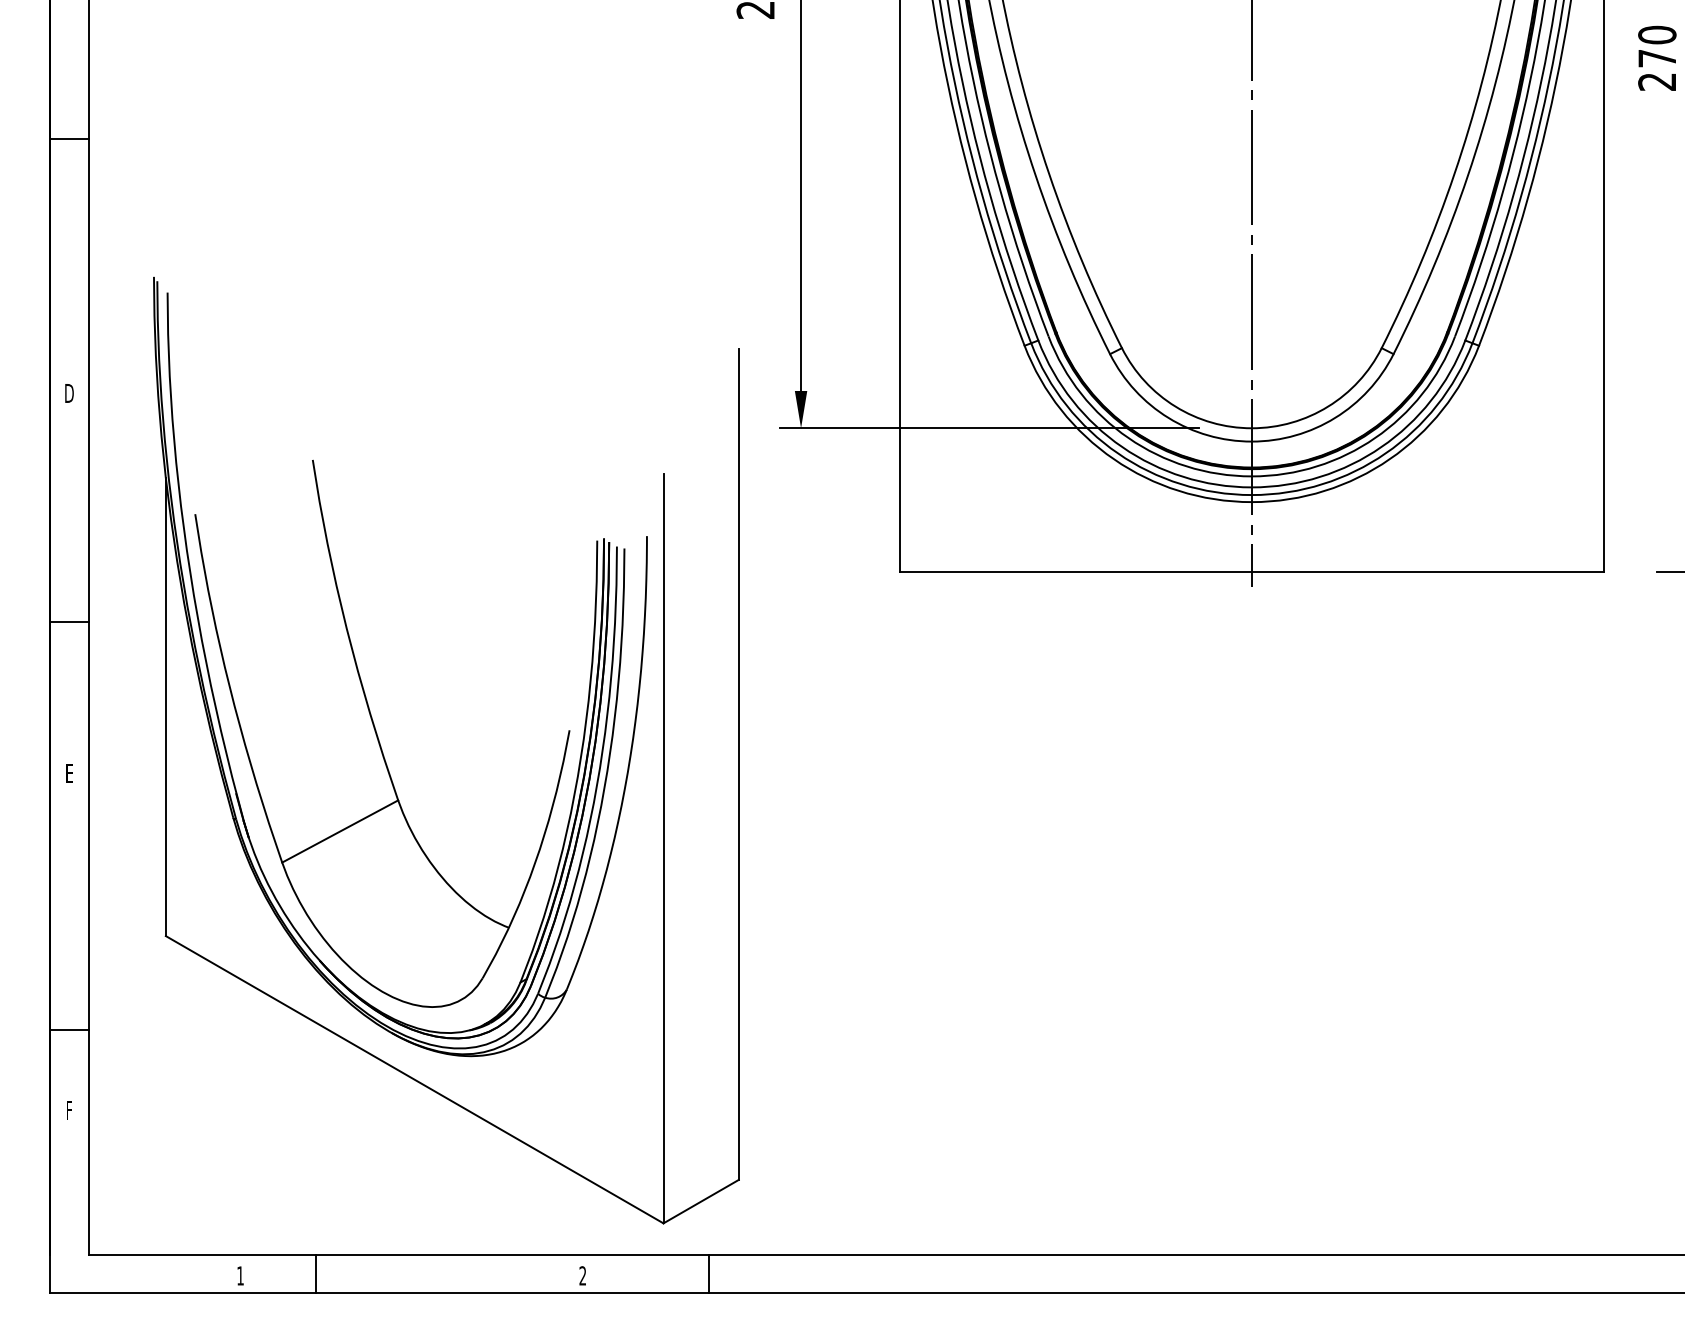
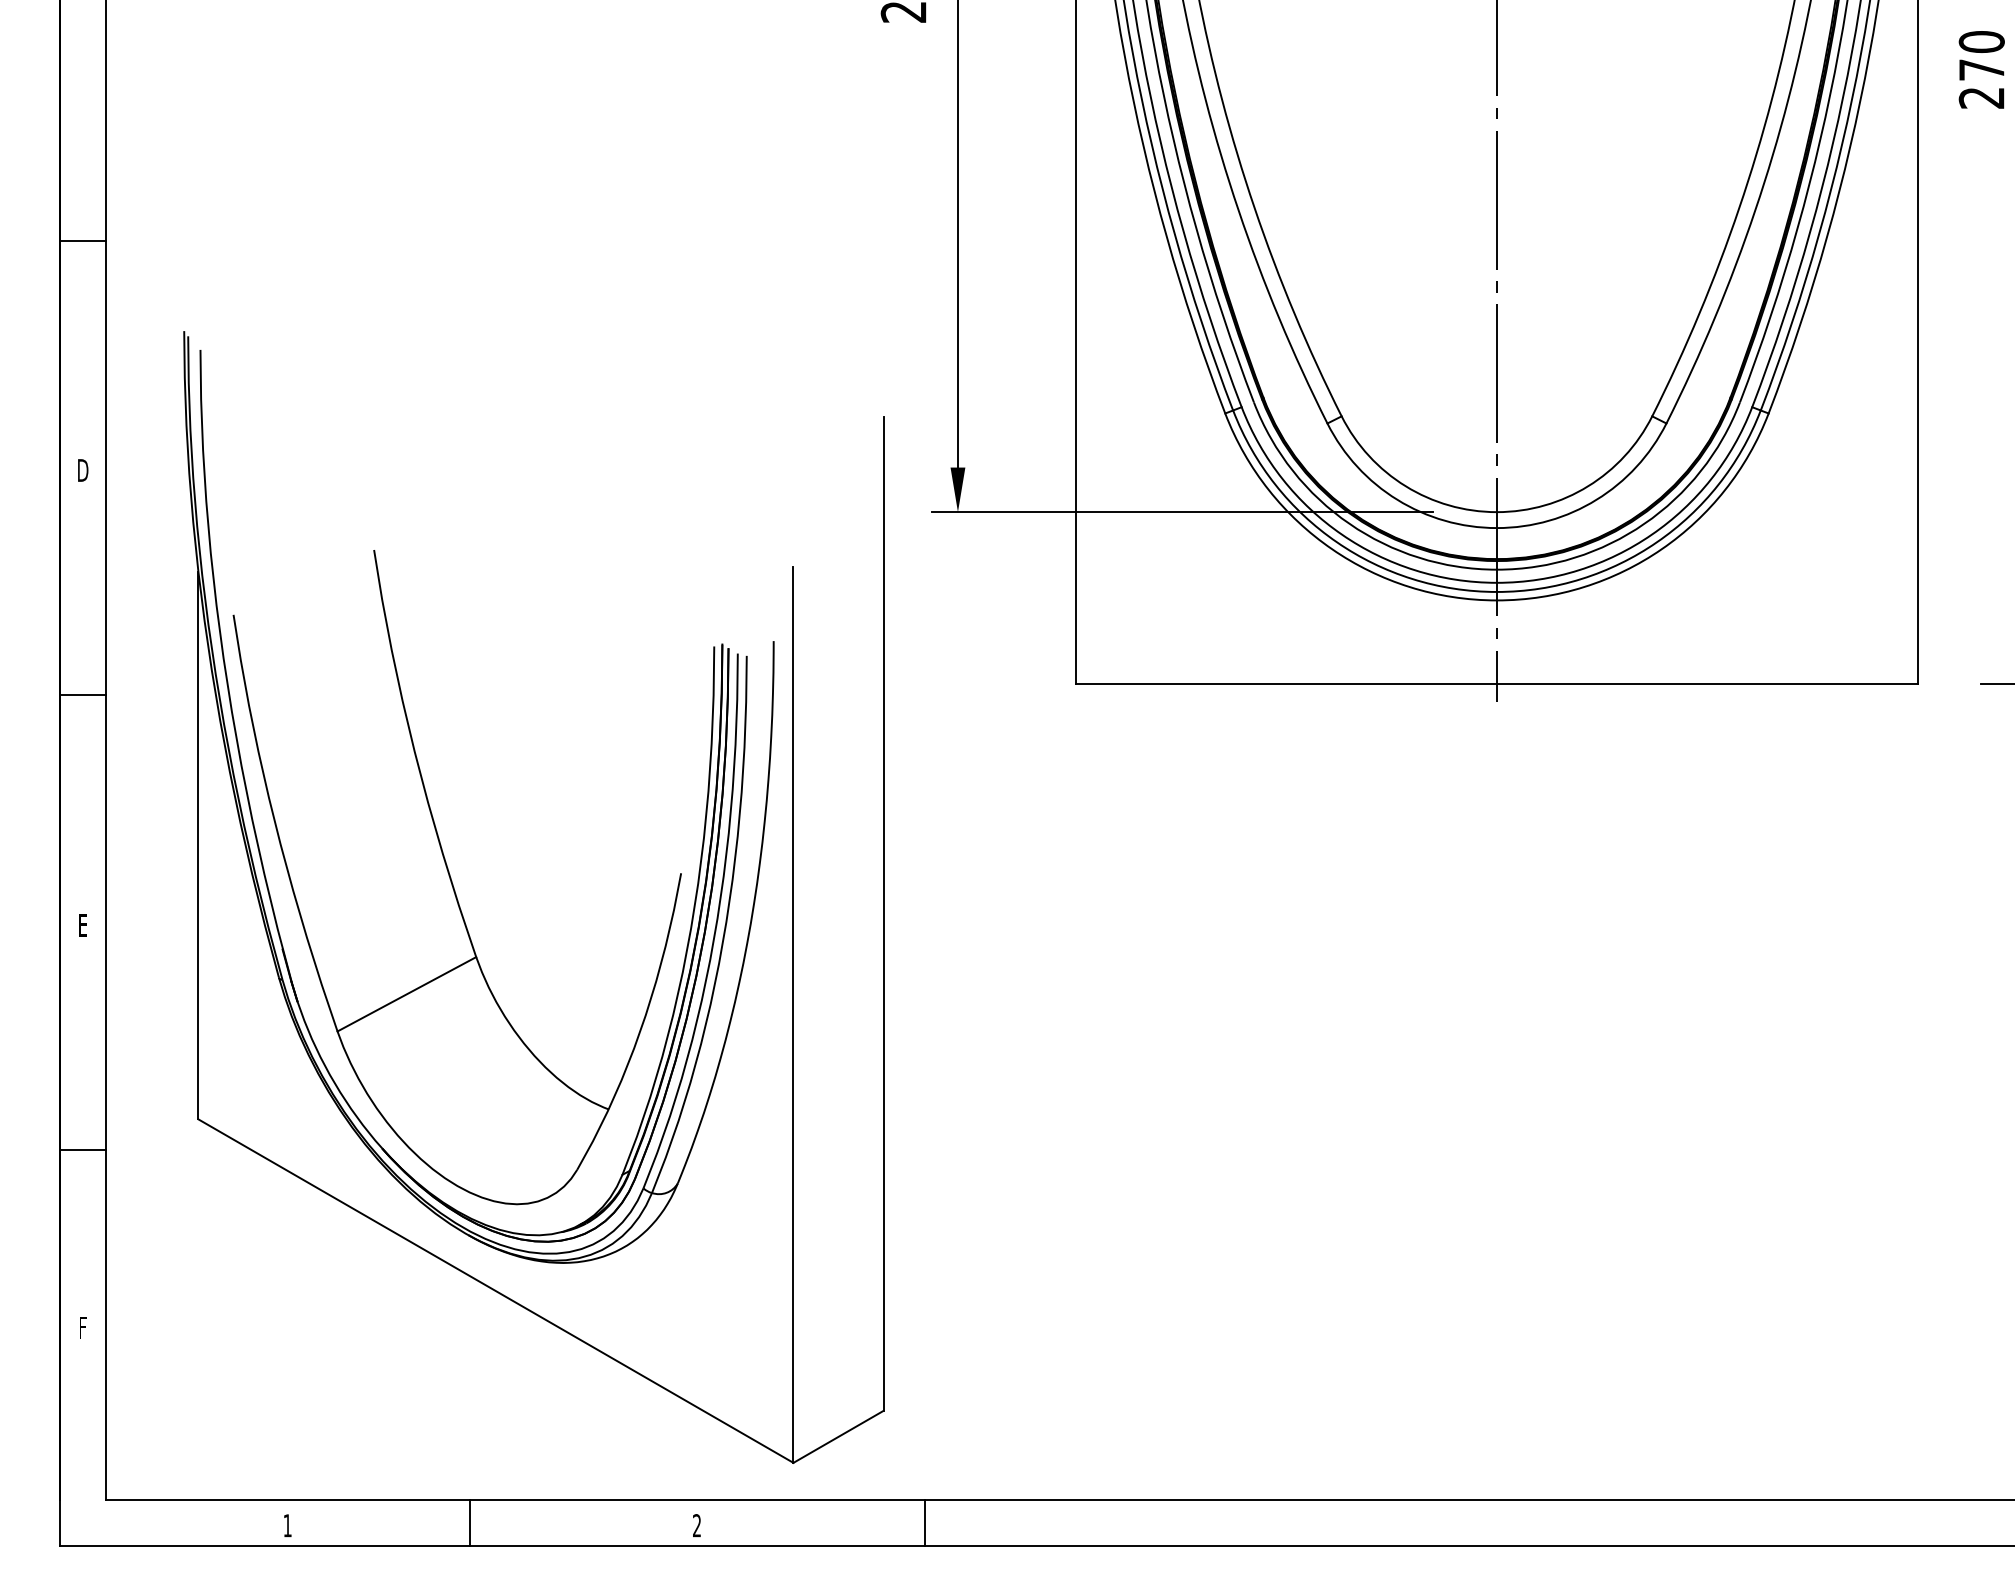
line: (68, 139) -> (82, 240), moved
line: (68, 621) -> (82, 695), moved
line: (68, 1029) -> (82, 1150), moved
line: (315, 1273) -> (469, 1522), moved
line: (708, 1273) -> (924, 1522), moved

